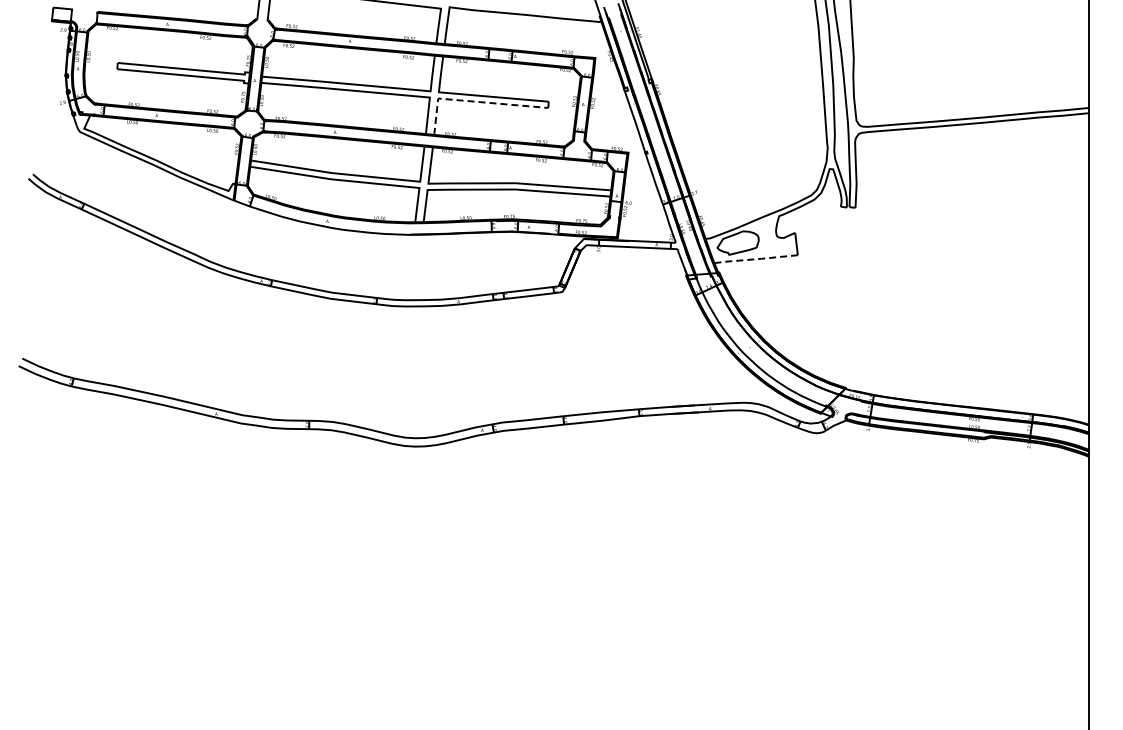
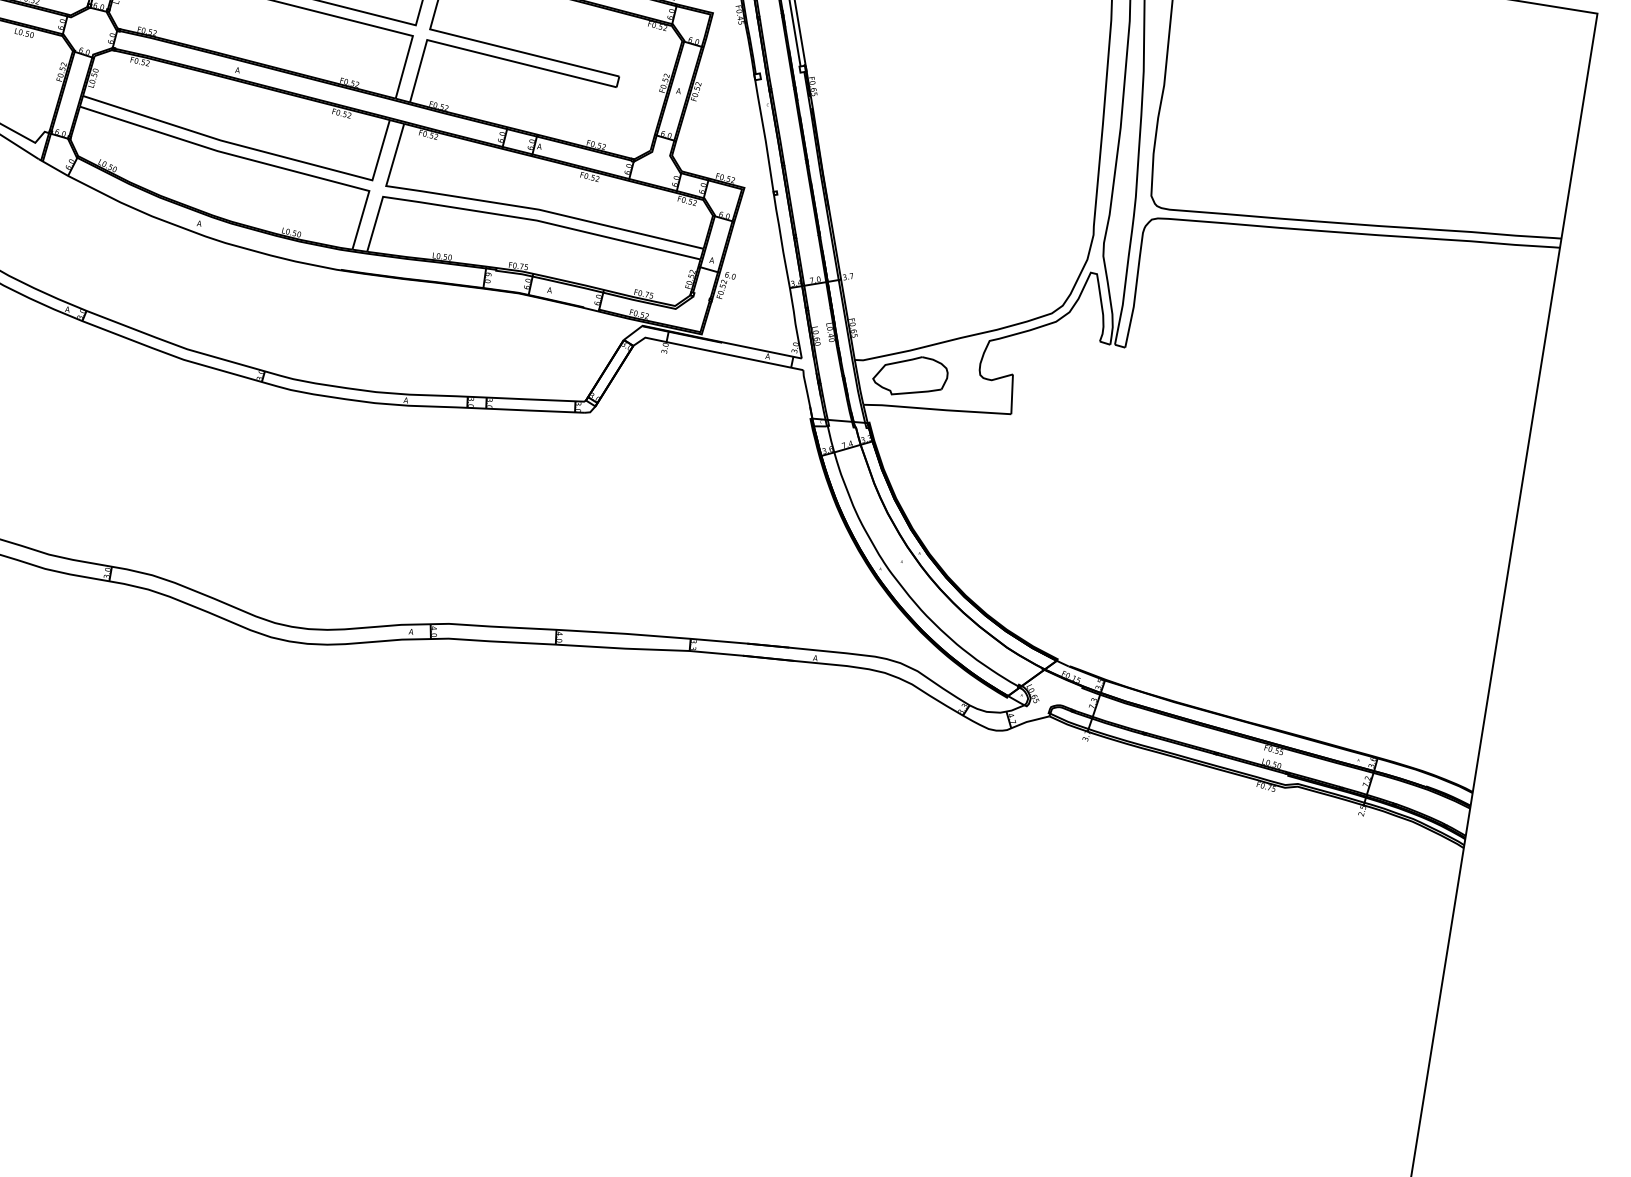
line: (473, 101) -> (487, 55), dashed -> solid
line: (756, 259) -> (937, 410), dashed -> solid

